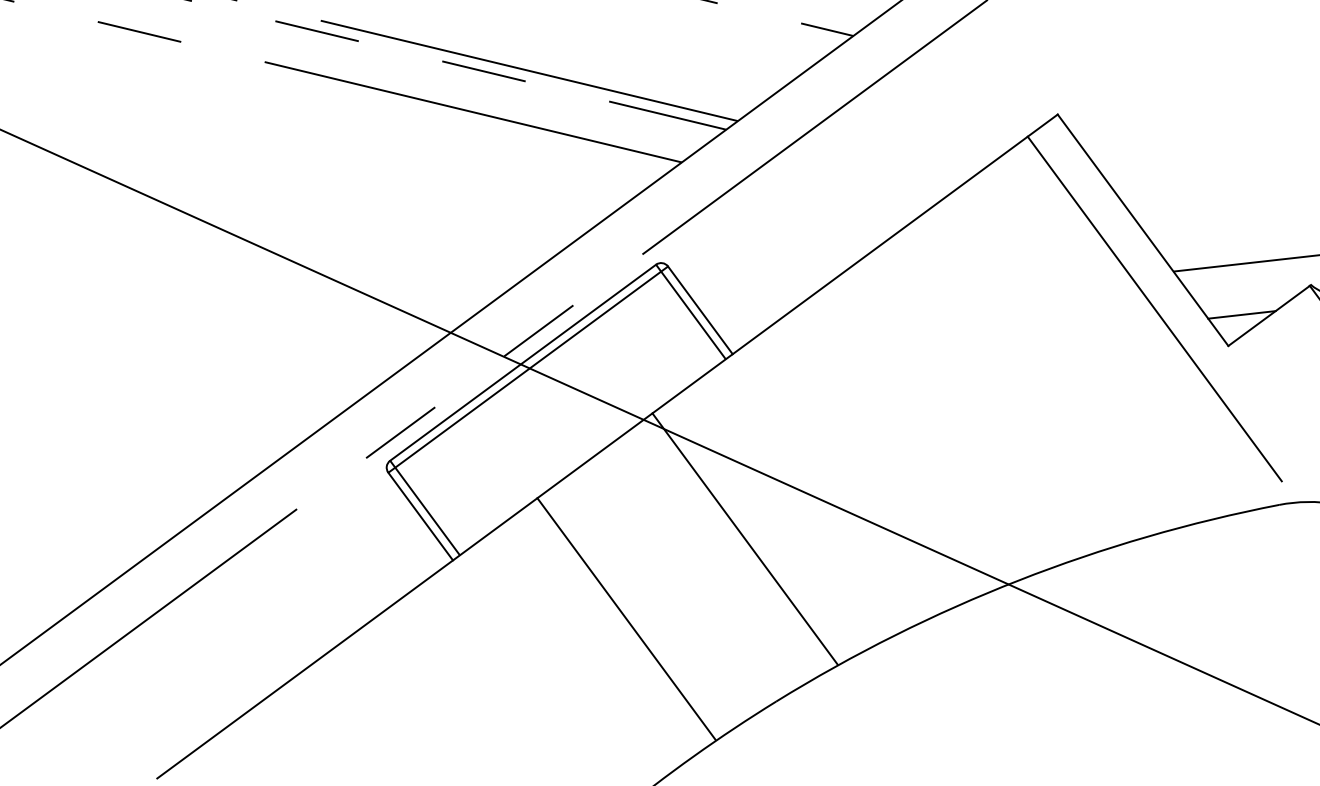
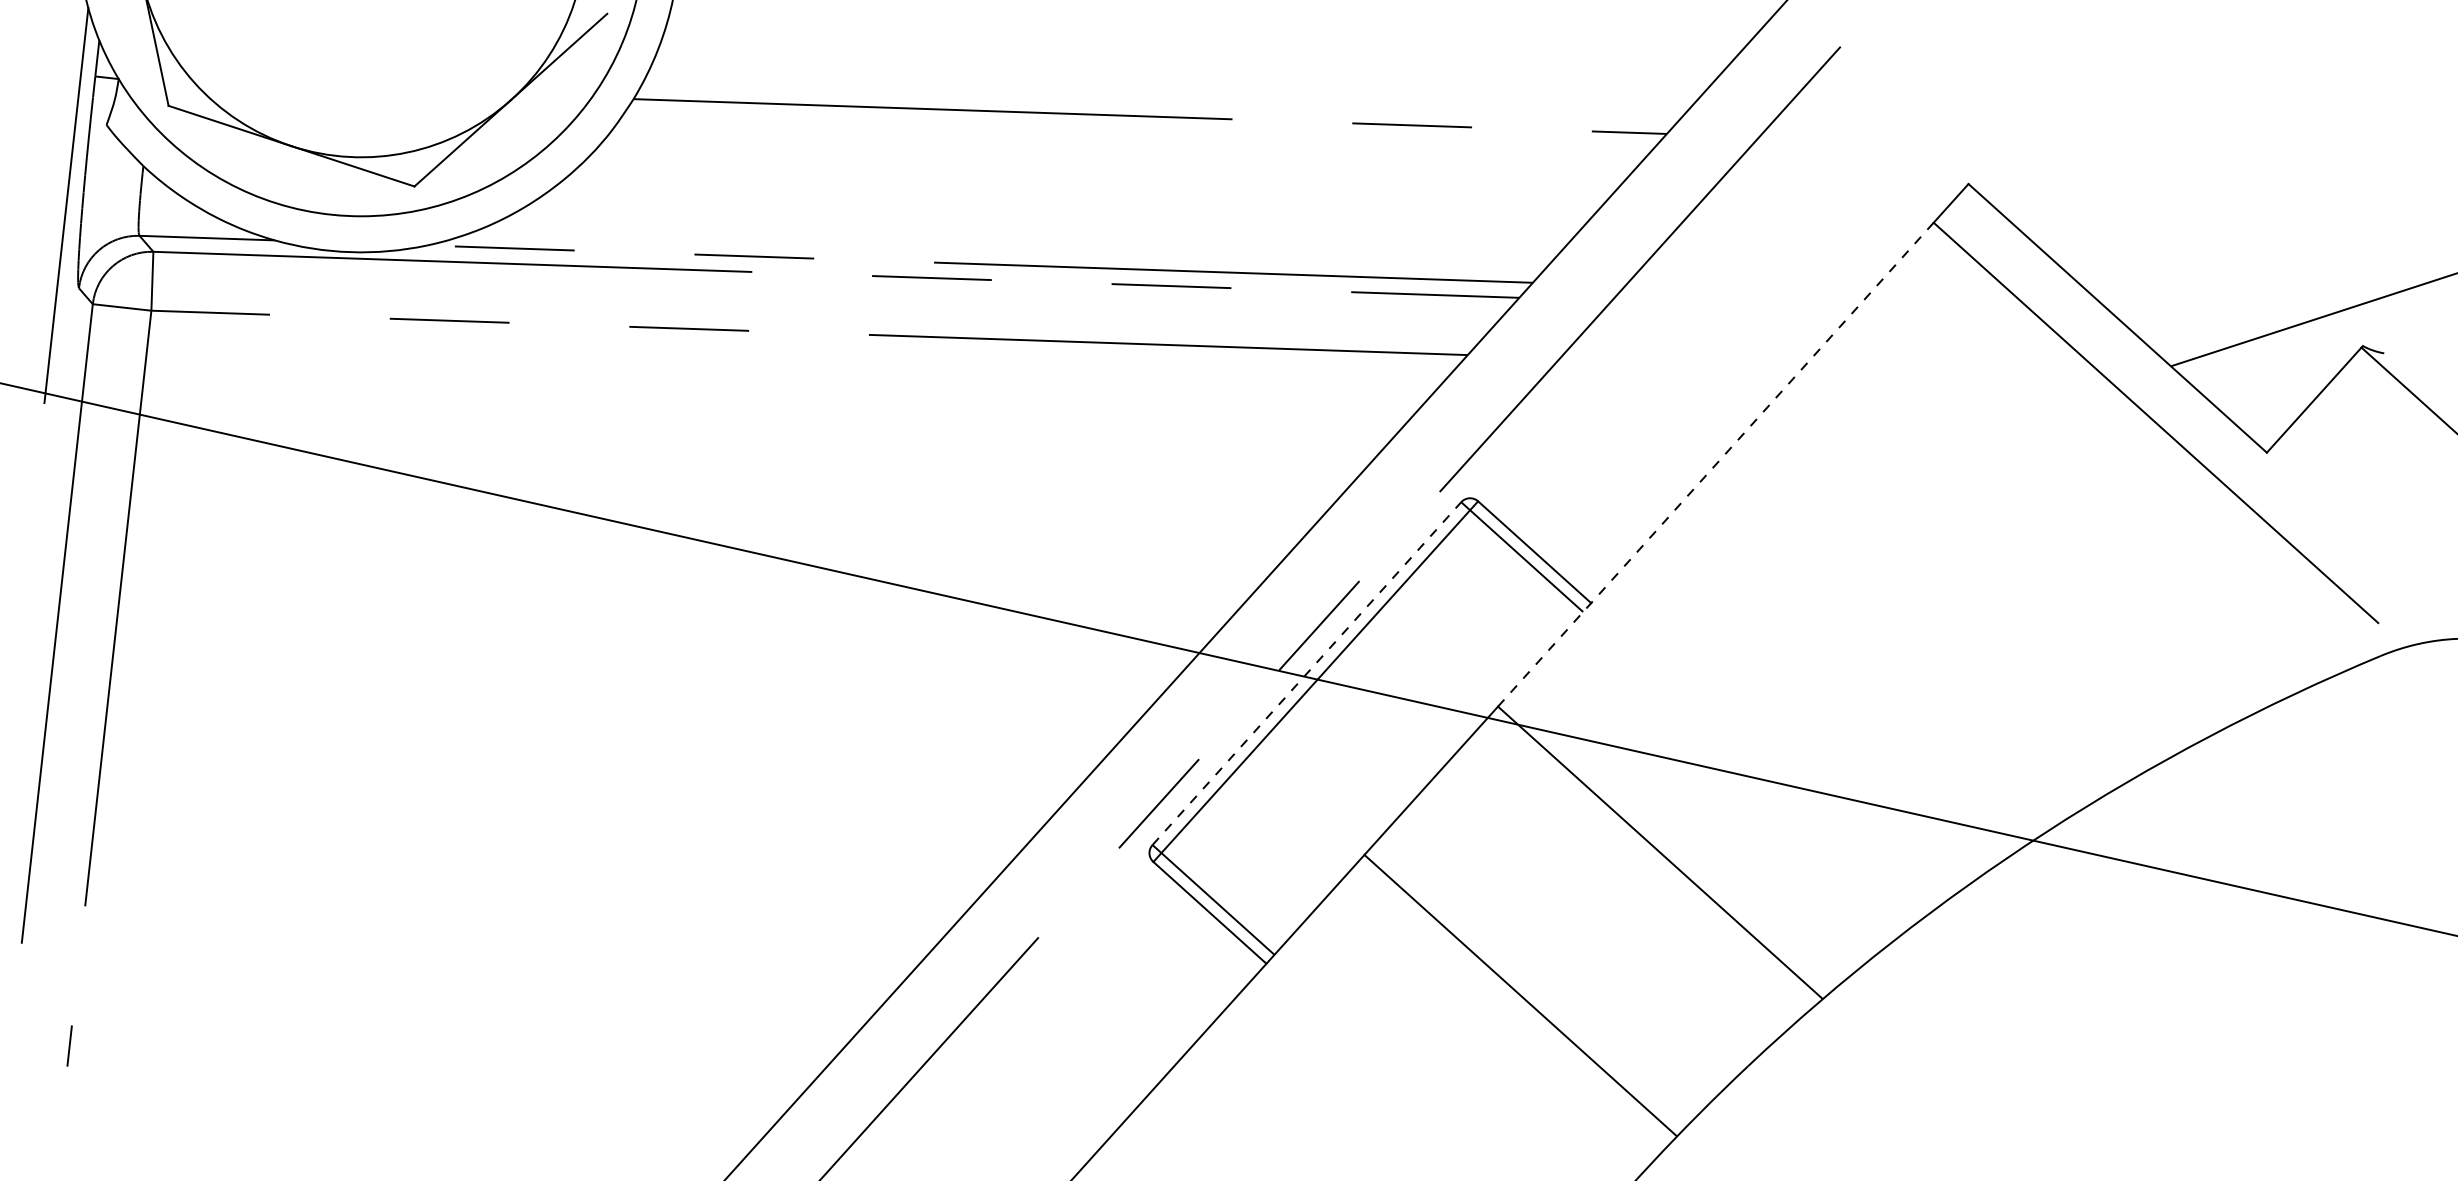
line: (839, 274) -> (1715, 464), solid -> dashed
line: (1241, 314) -> (2276, 405), removed
line: (522, 362) -> (1306, 673), solid -> dashed

